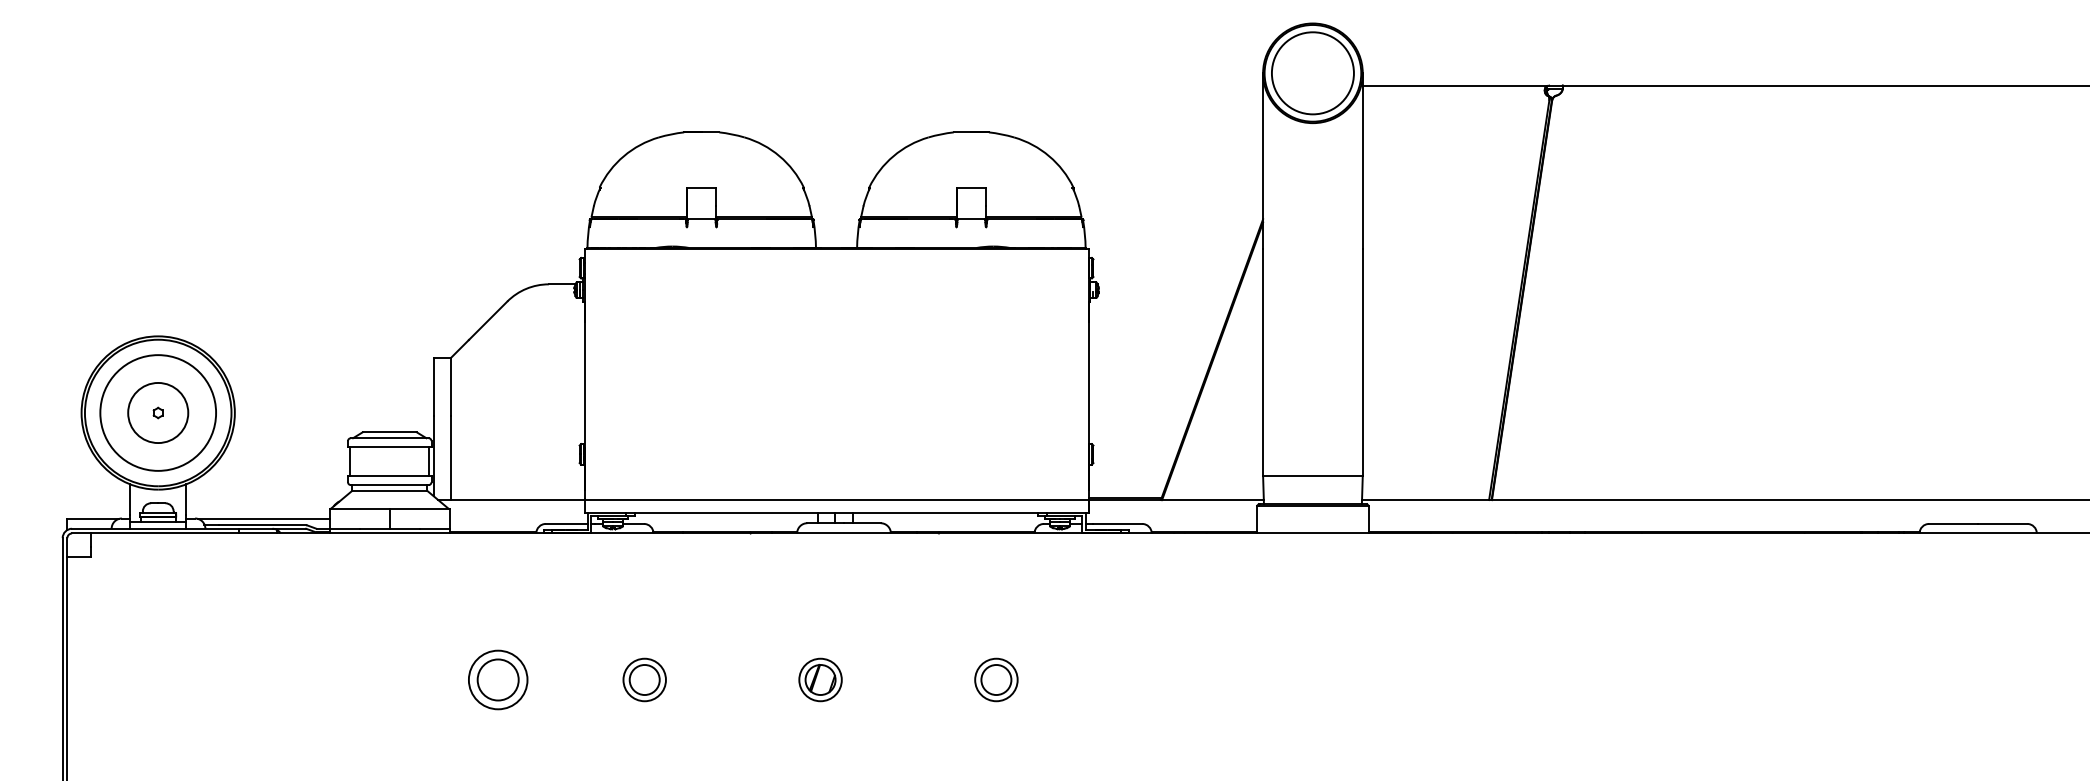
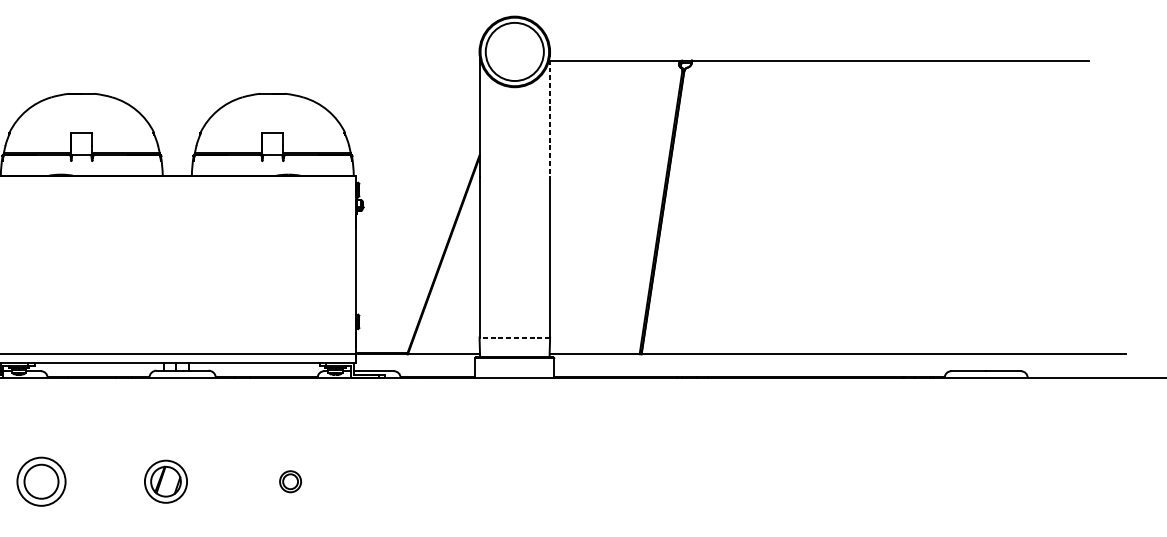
line: (1362, 161) -> (549, 114), solid -> dashed
line: (1312, 476) -> (514, 337), solid -> dashed
part: (644, 679) -> (41, 481), size x1.6
part: (820, 679) -> (165, 481), size x1.4
part: (996, 679) -> (290, 481), size x0.7

